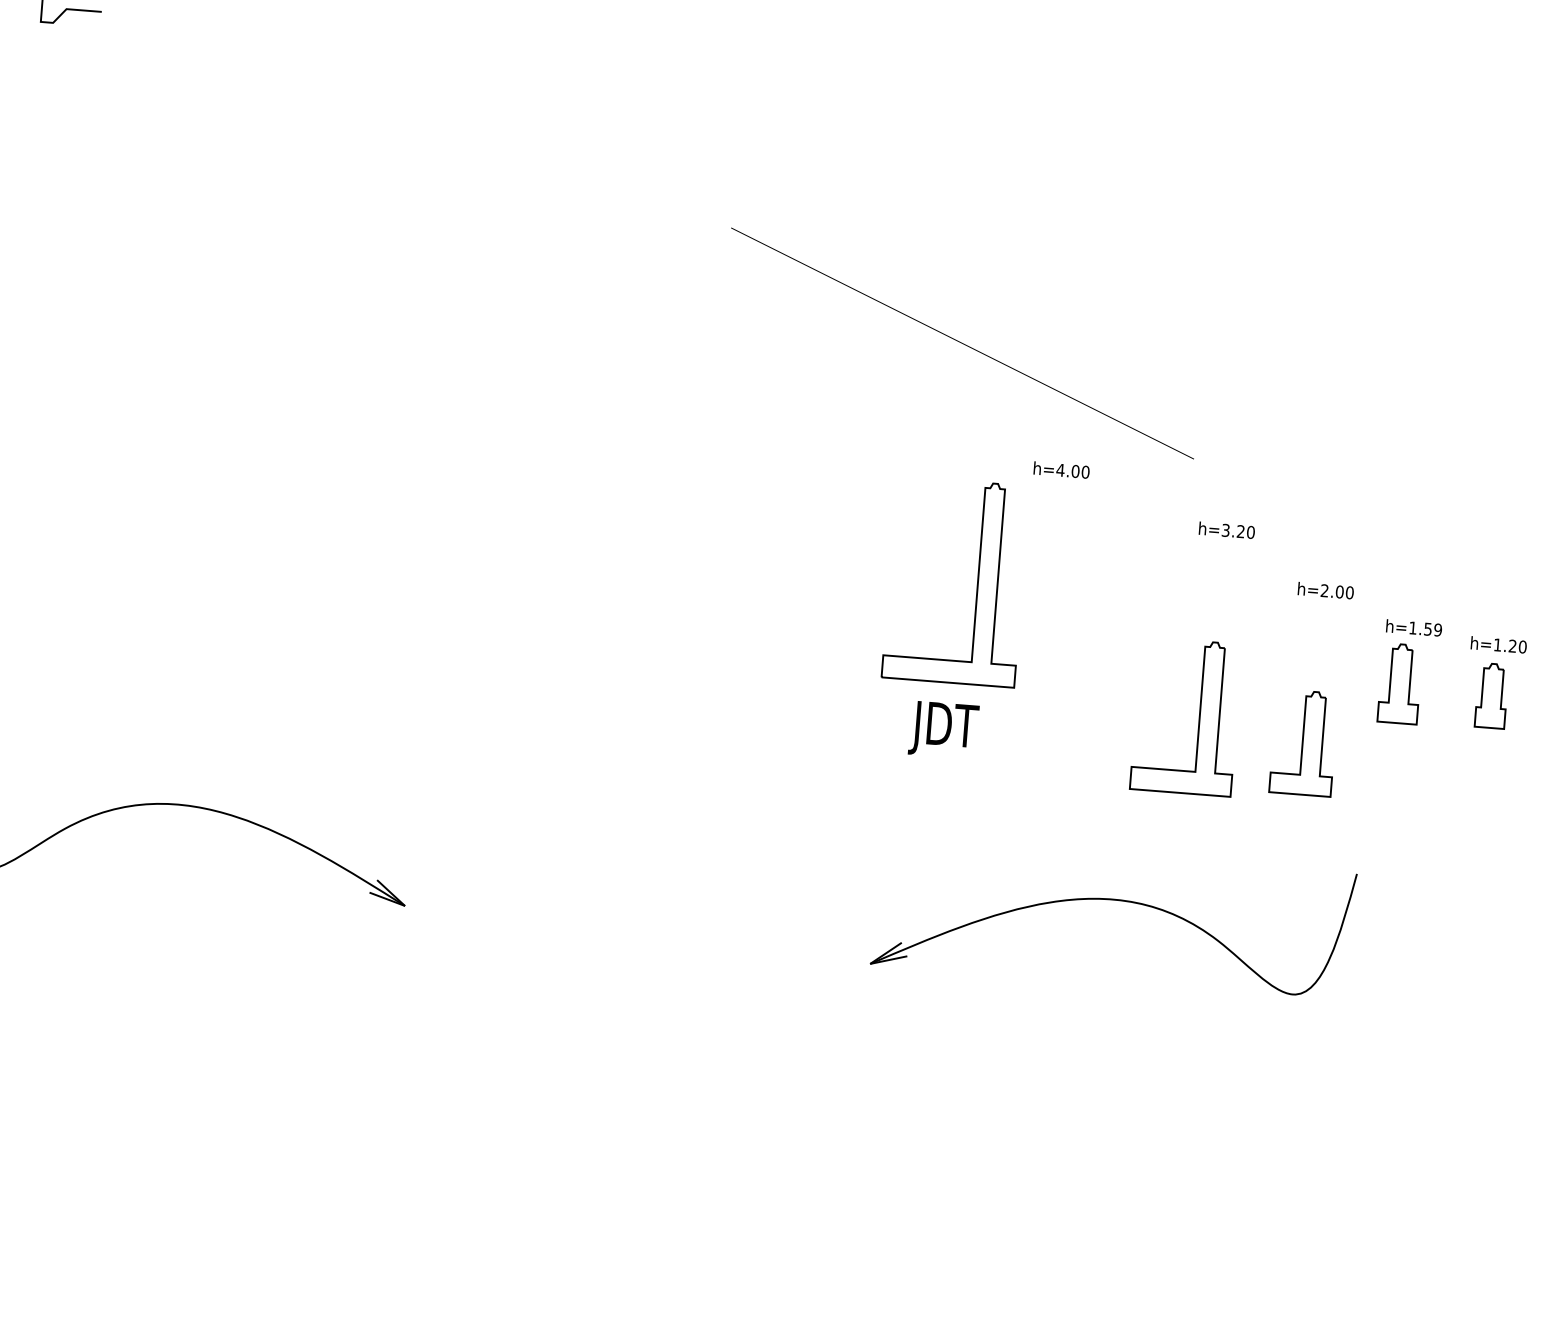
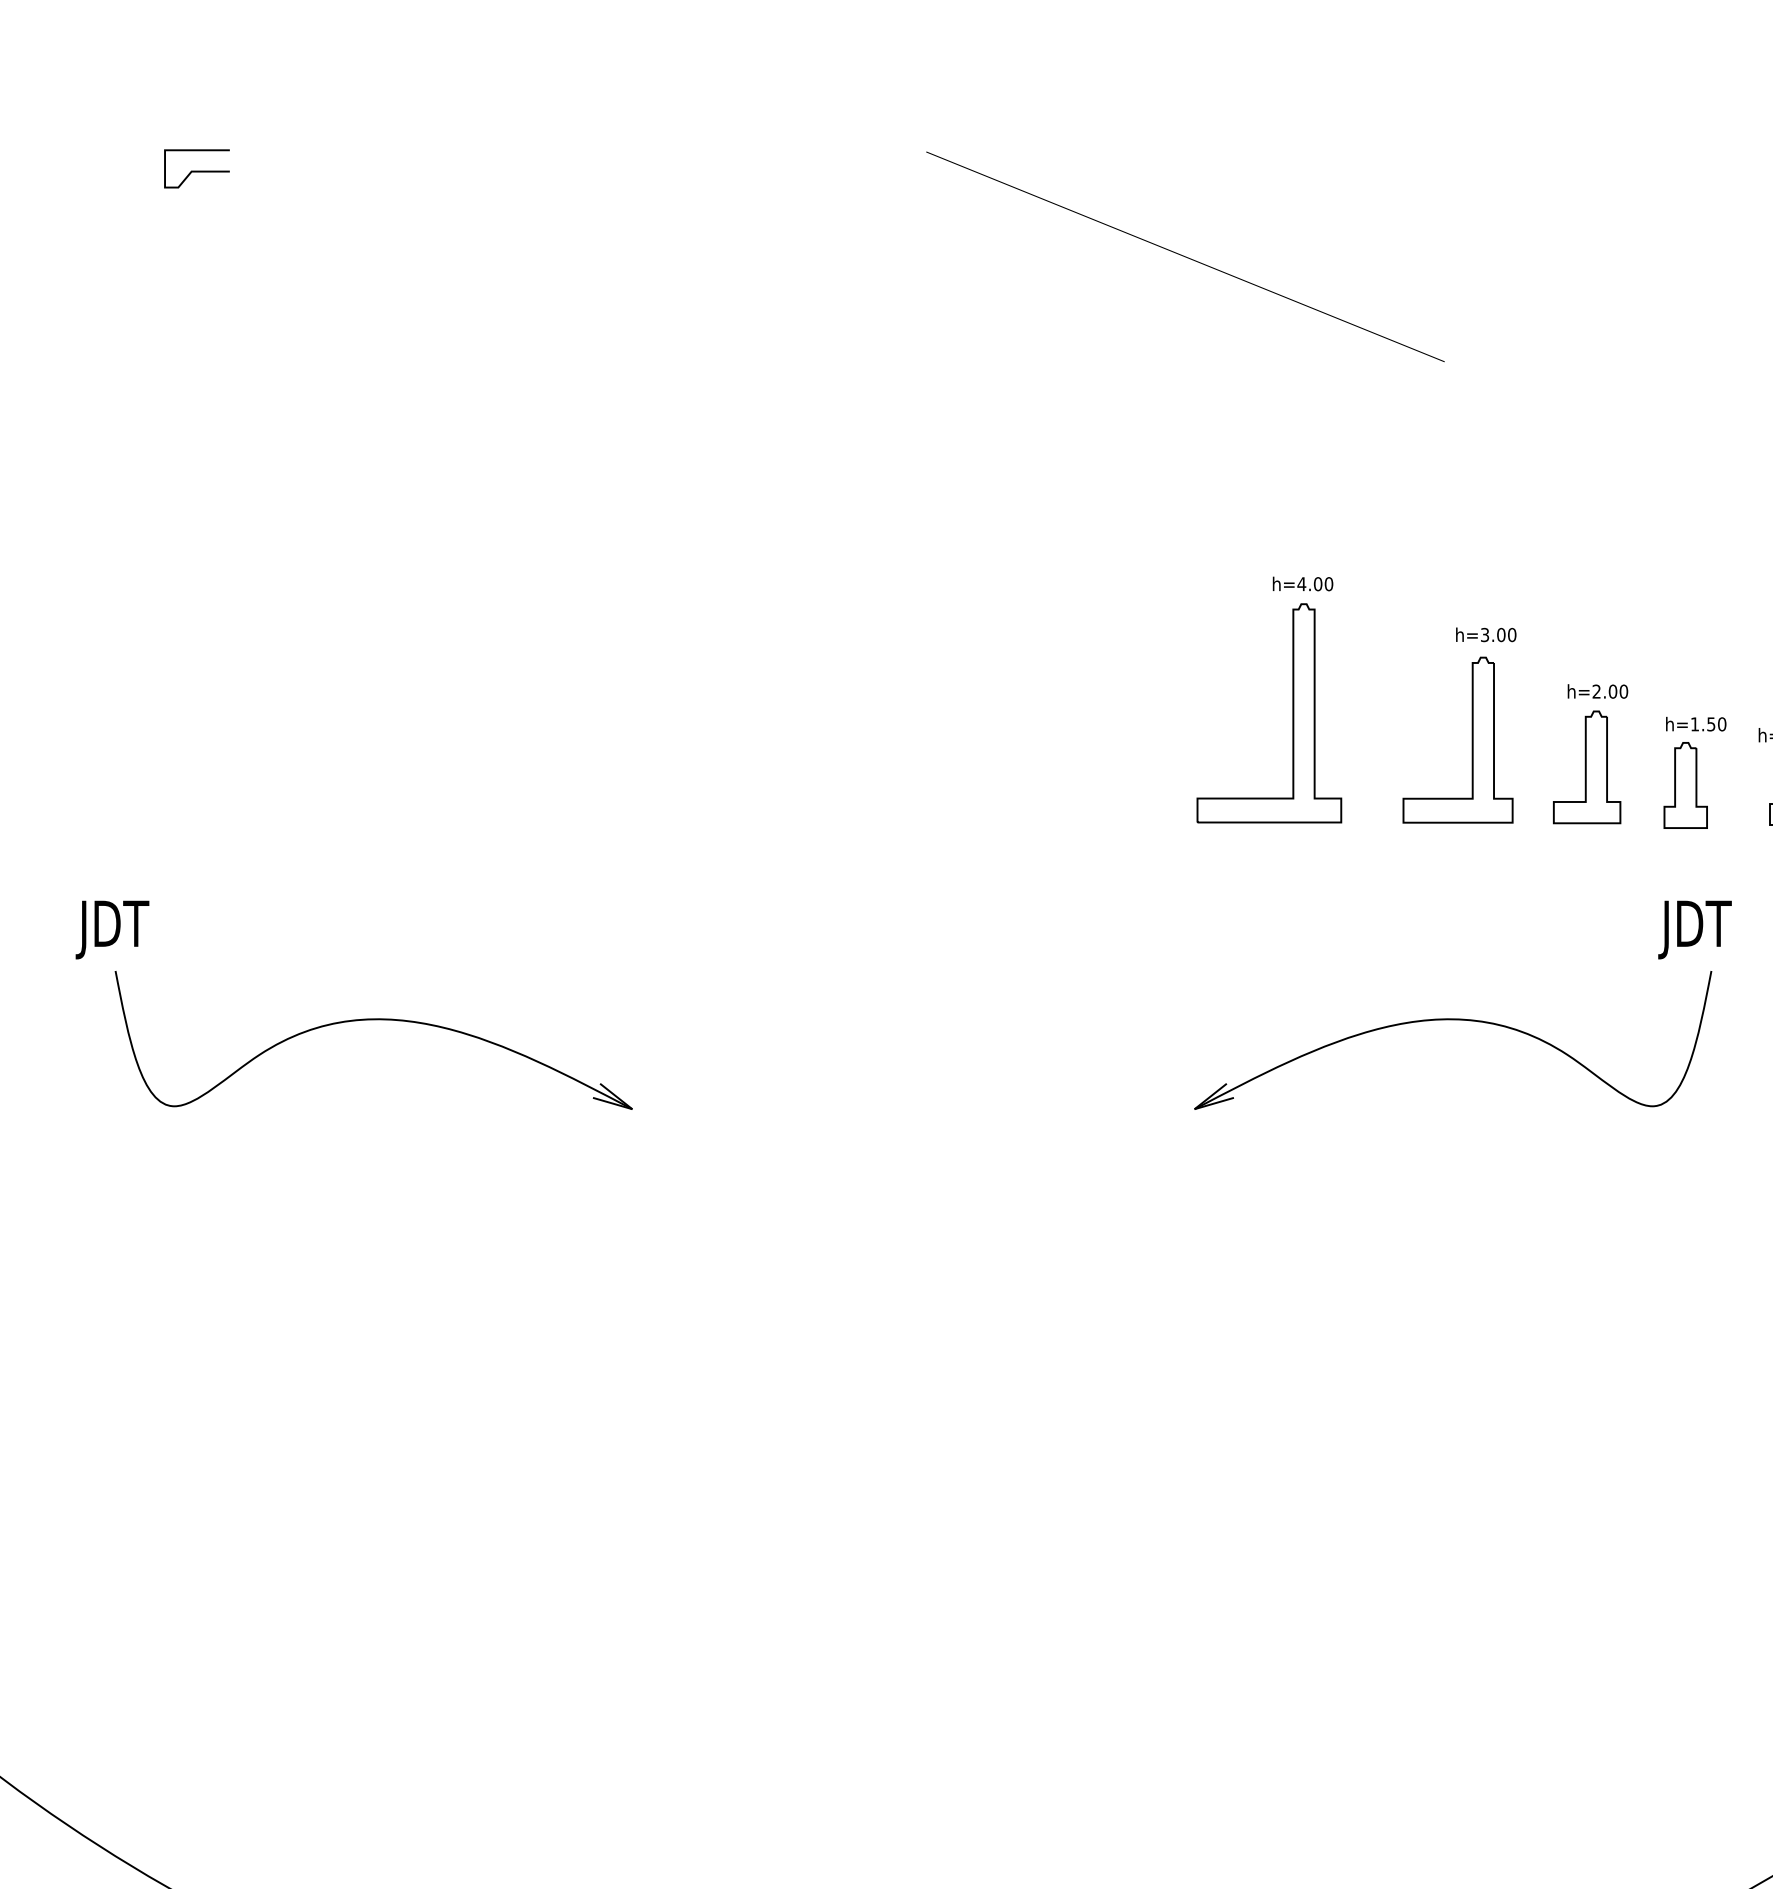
line: (962, 343) -> (1185, 256), moved
text: (1241, 532) -> (1501, 635), h=3.20 -> h=3.00
part: (977, 583) -> (1292, 713), moved
text: (1437, 630) -> (1721, 724), h=1.59 -> h=1.50
part: (1198, 717) -> (1471, 739), moved
text: (943, 729) -> (1694, 929), moved
part: (1304, 743) -> (1587, 767), moved
part: (1115, 900) -> (1453, 1020), moved

